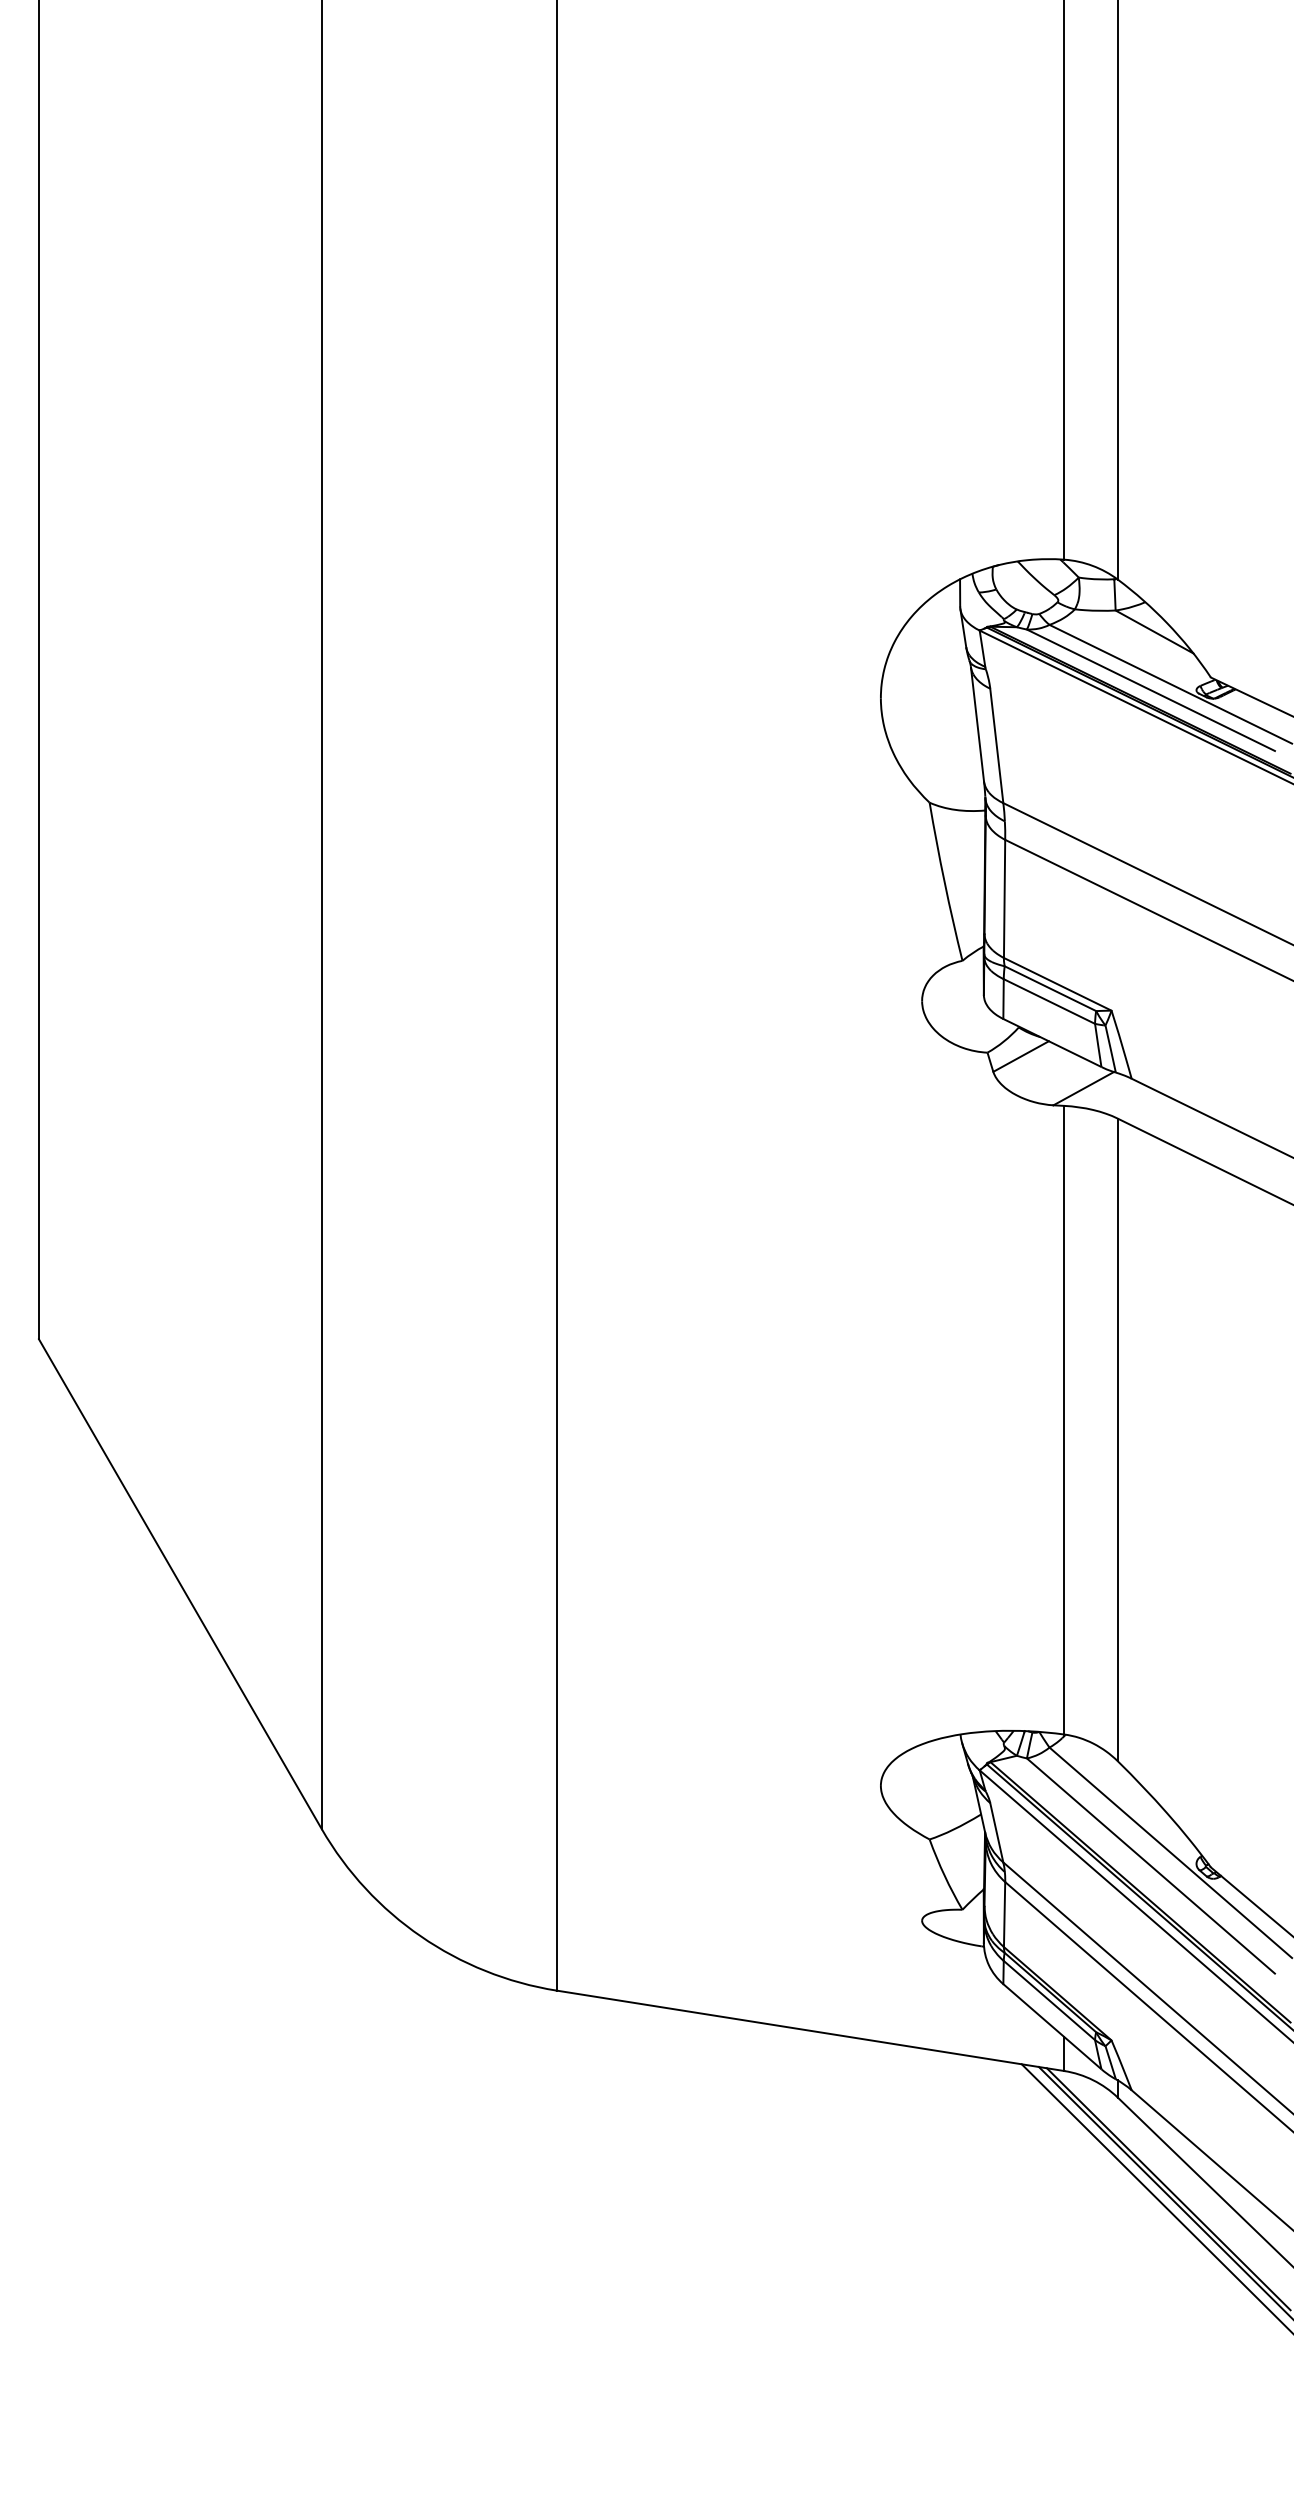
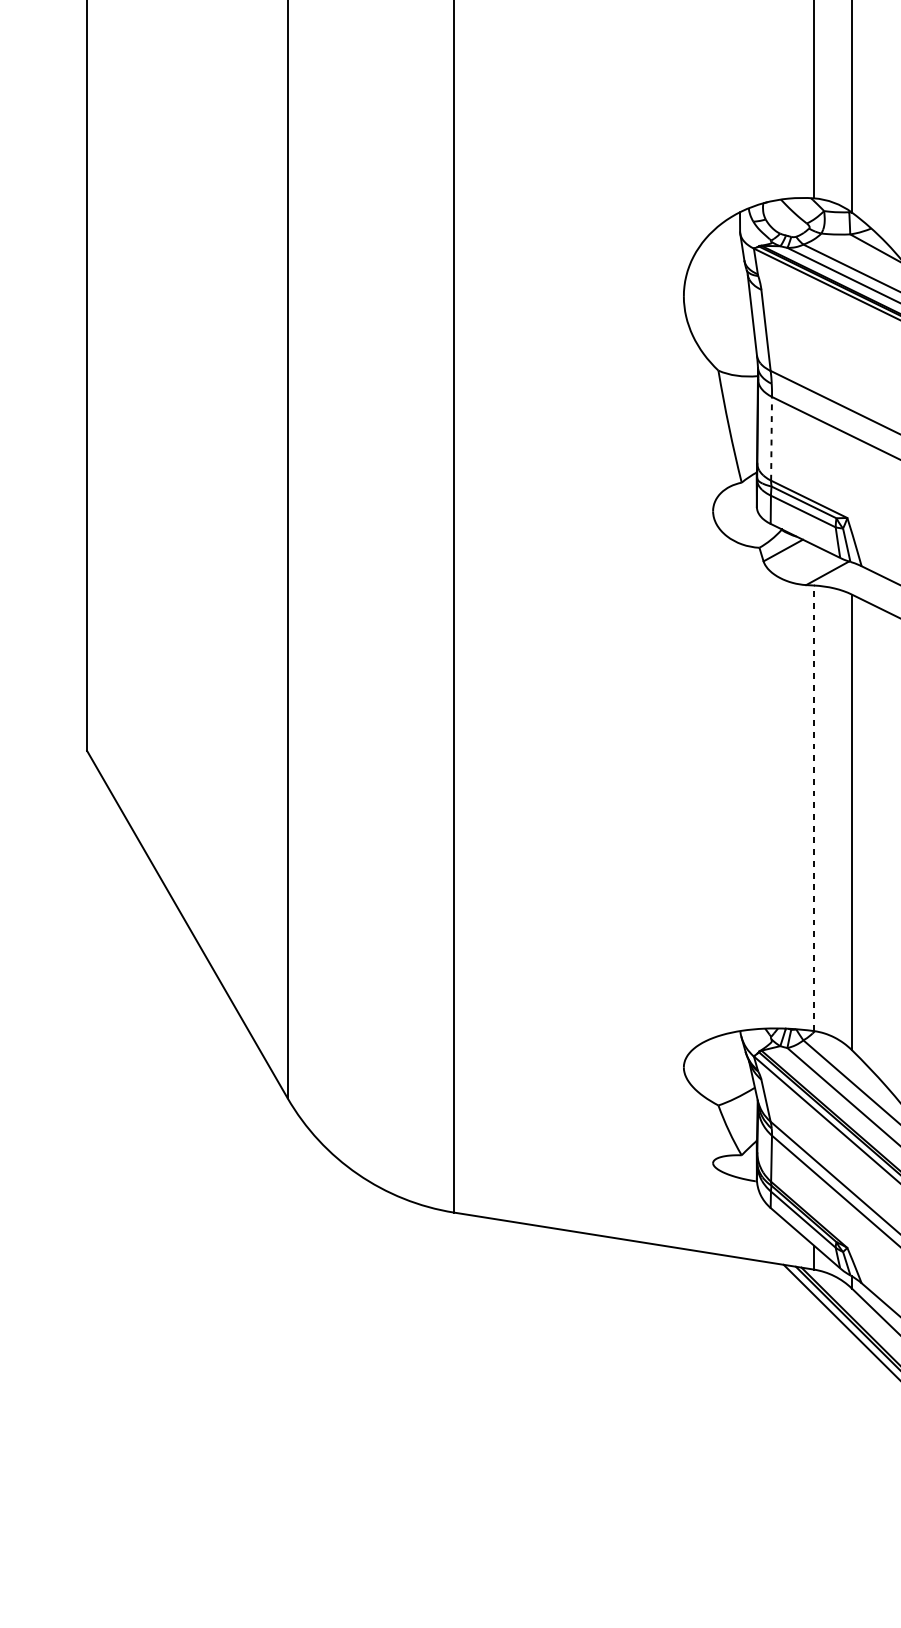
line: (1004, 898) -> (771, 438), solid -> dashed
line: (1064, 1419) -> (814, 807), solid -> dashed

